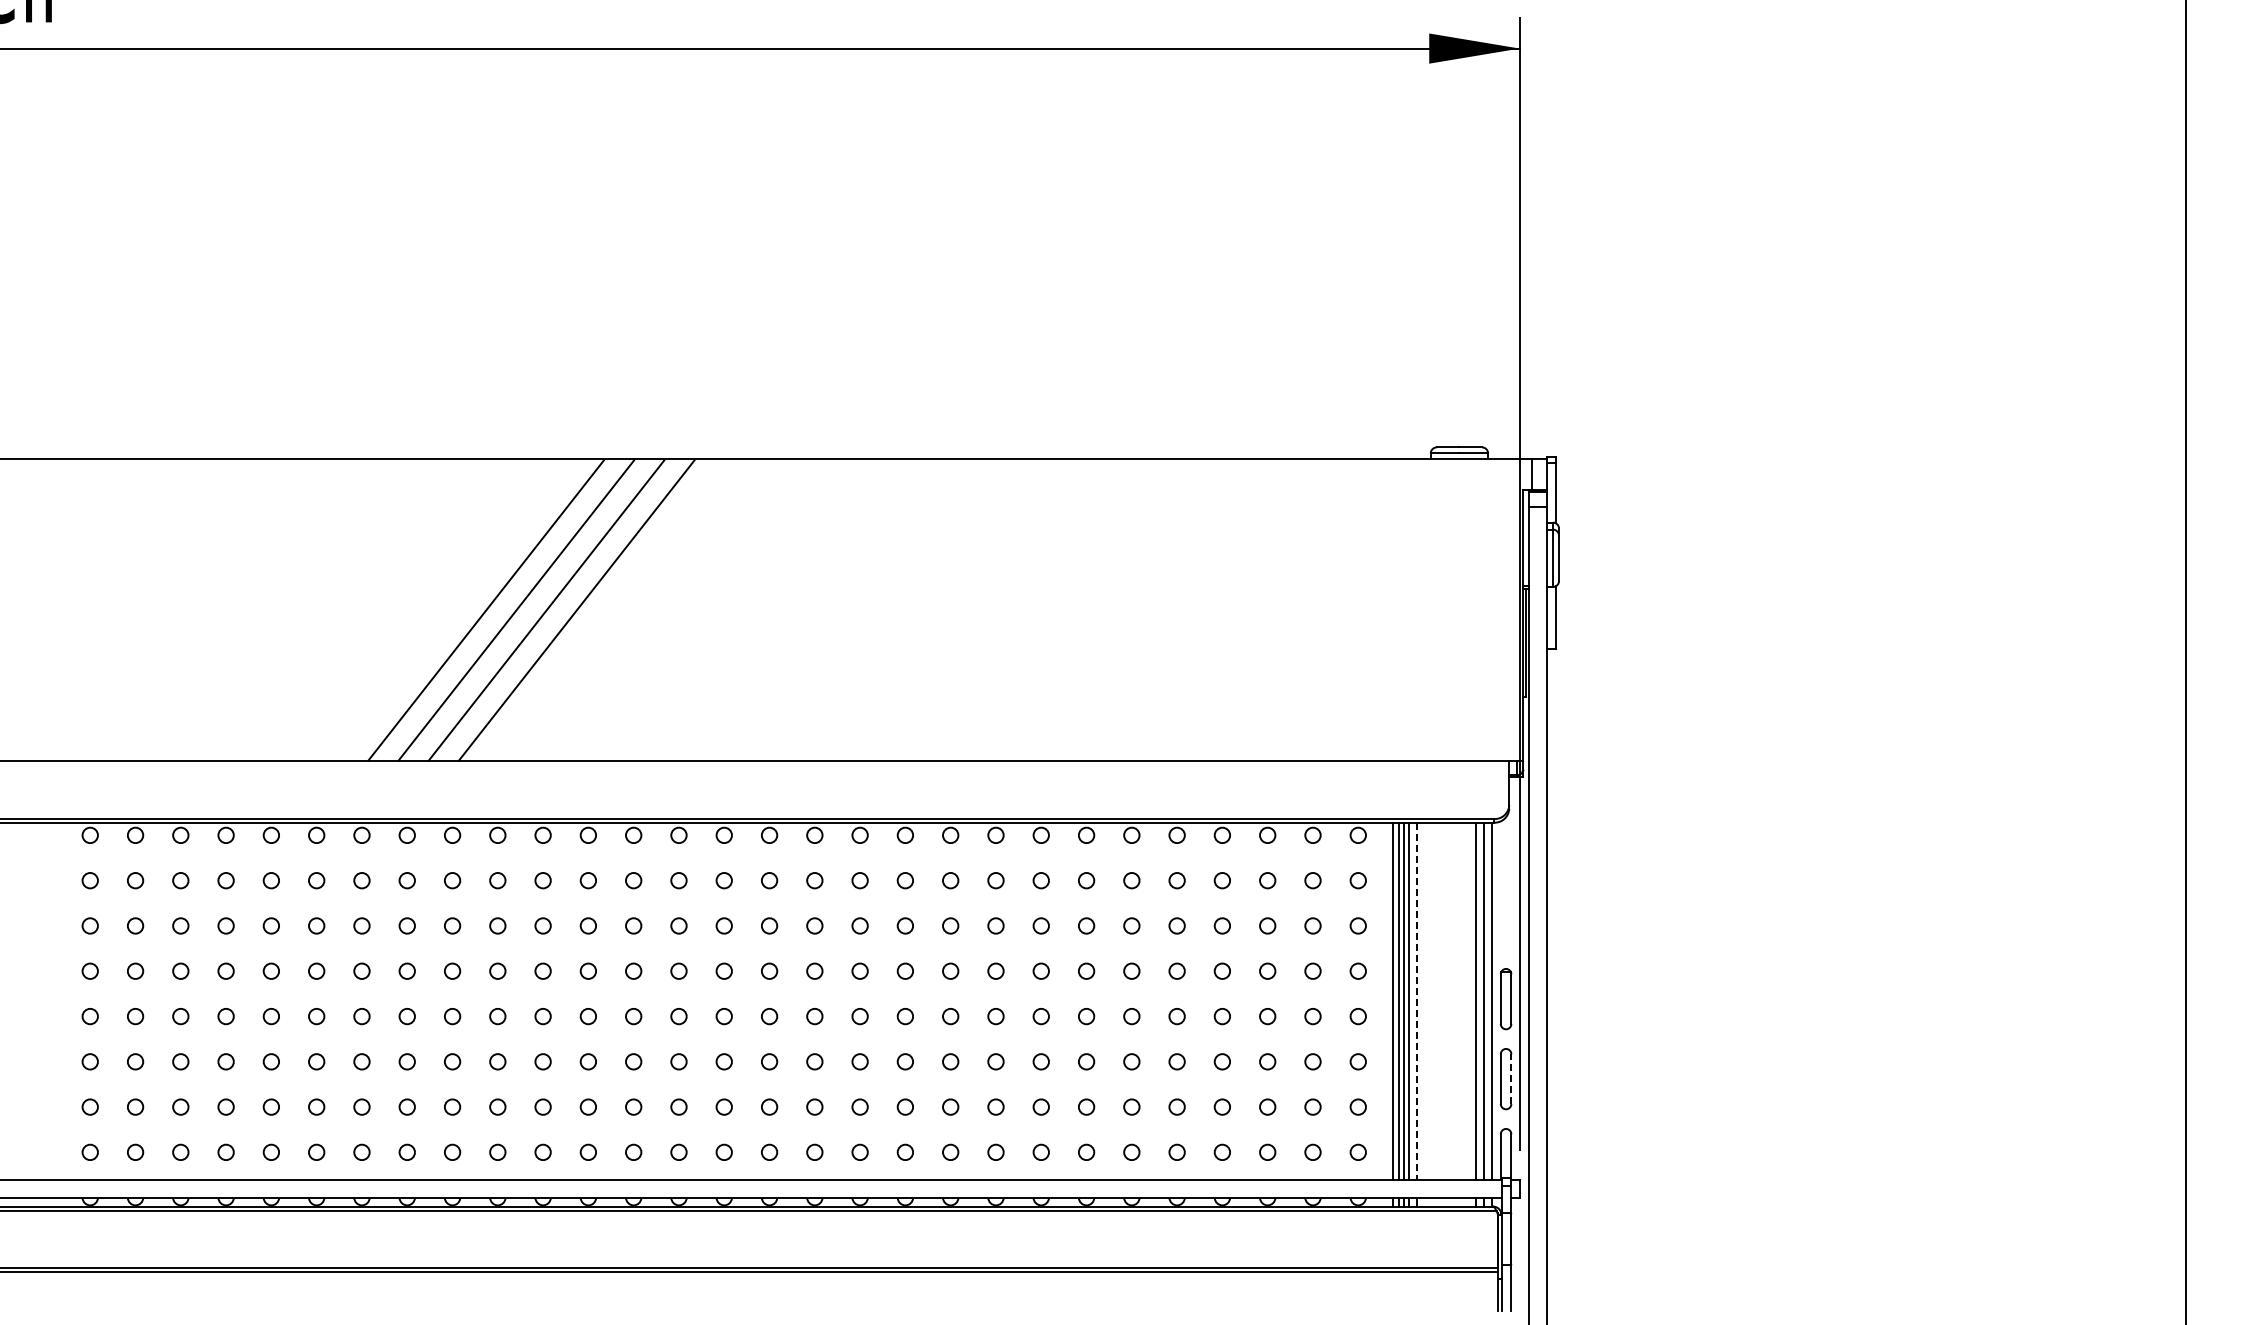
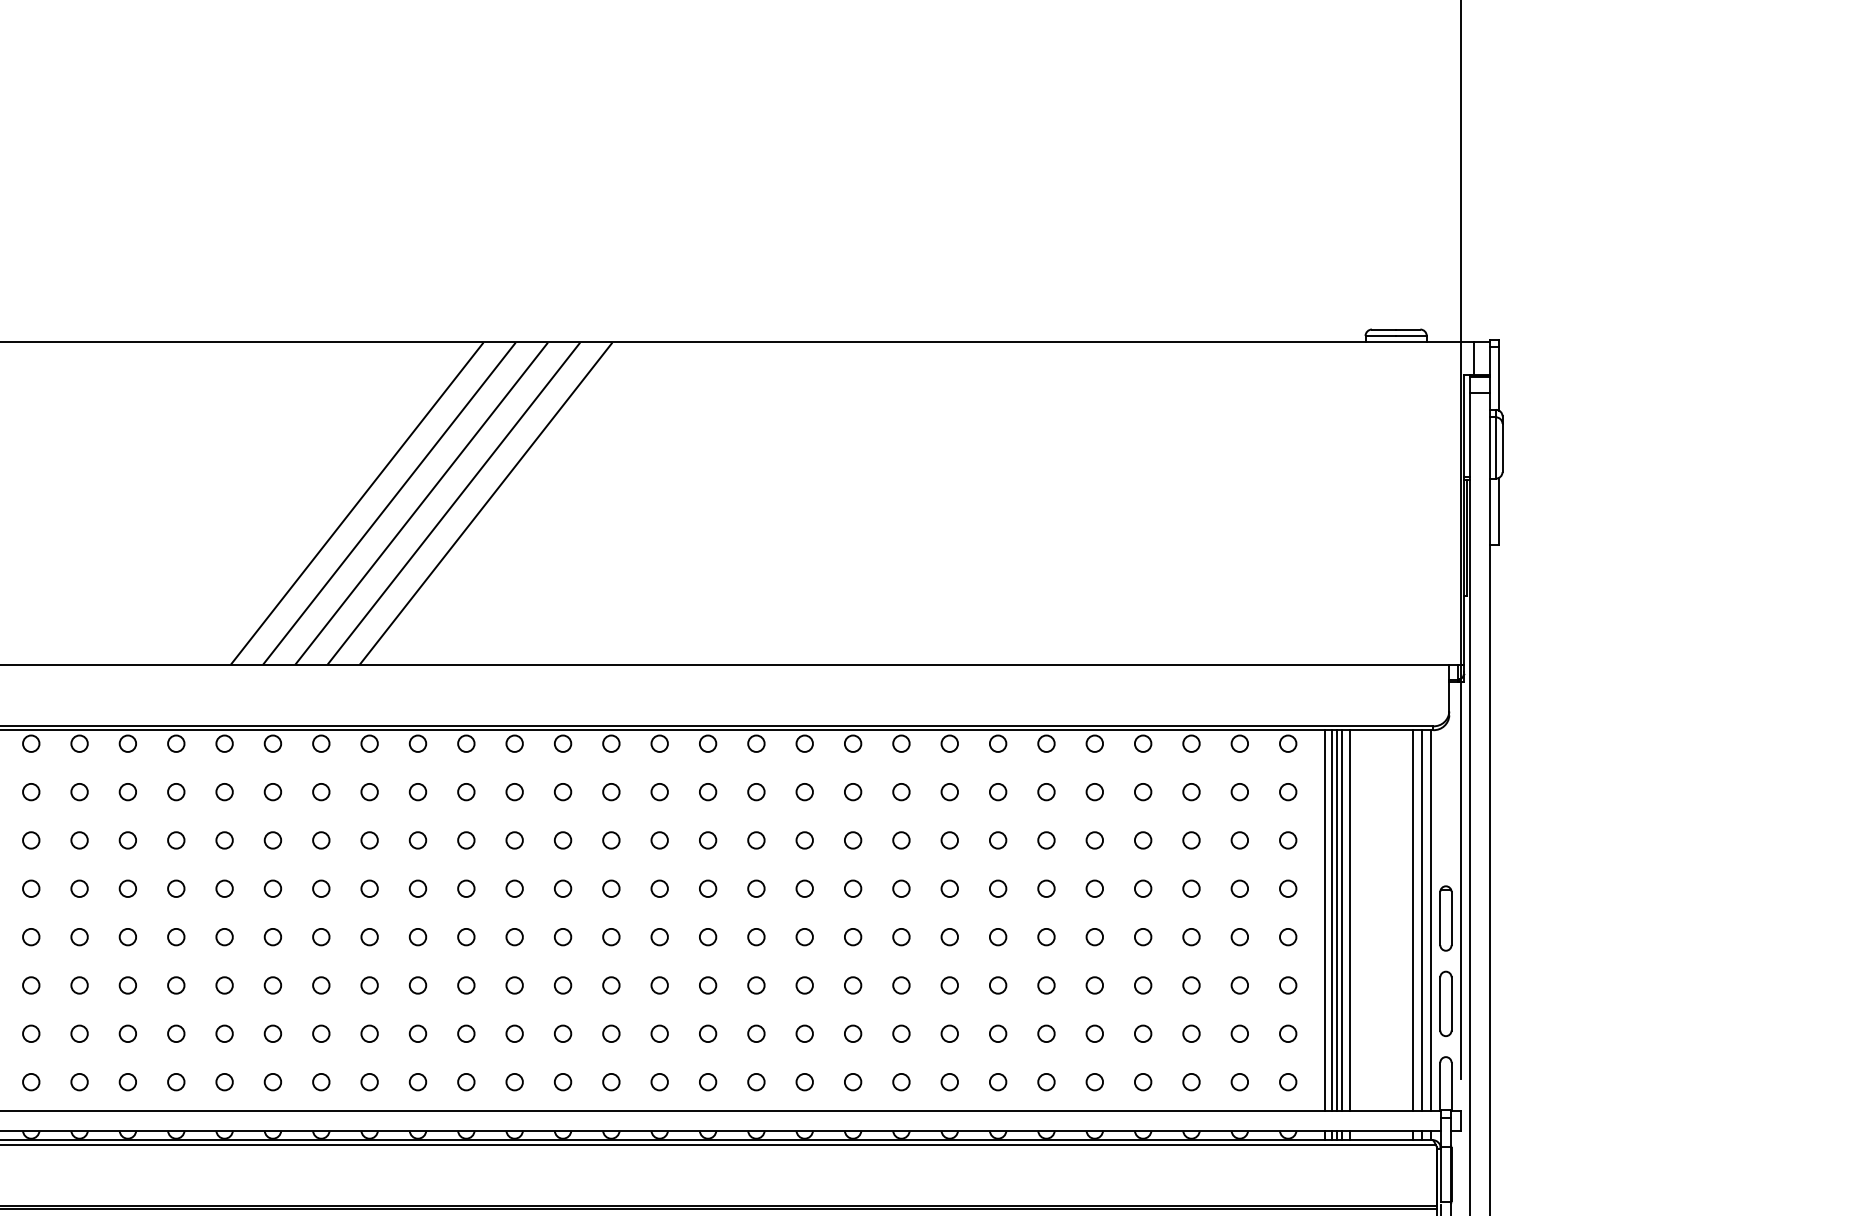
line: (606, 610) -> (485, 503), added
line: (1416, 1001) -> (1350, 921), dashed -> solid
line: (1511, 1079) -> (1451, 1004), dashed -> solid

